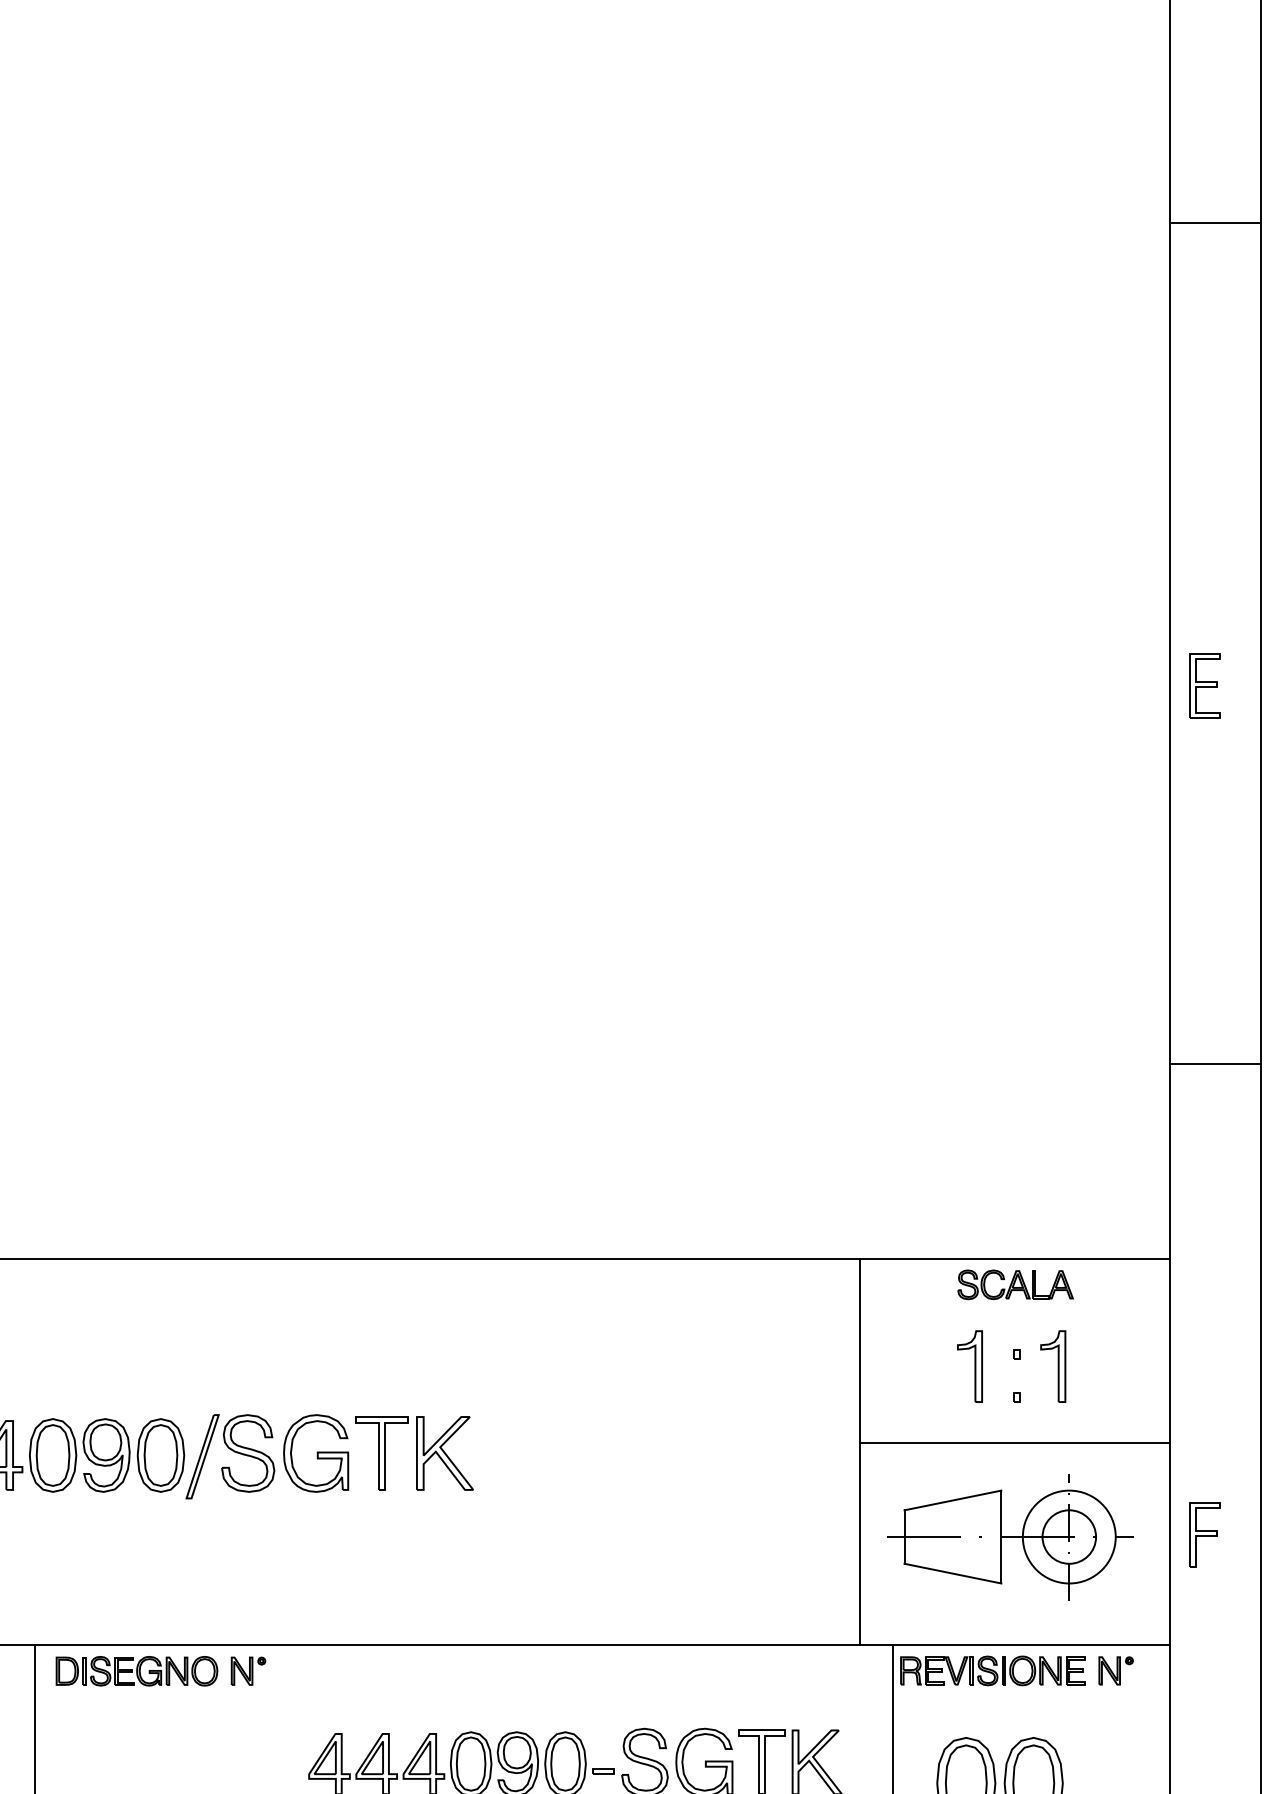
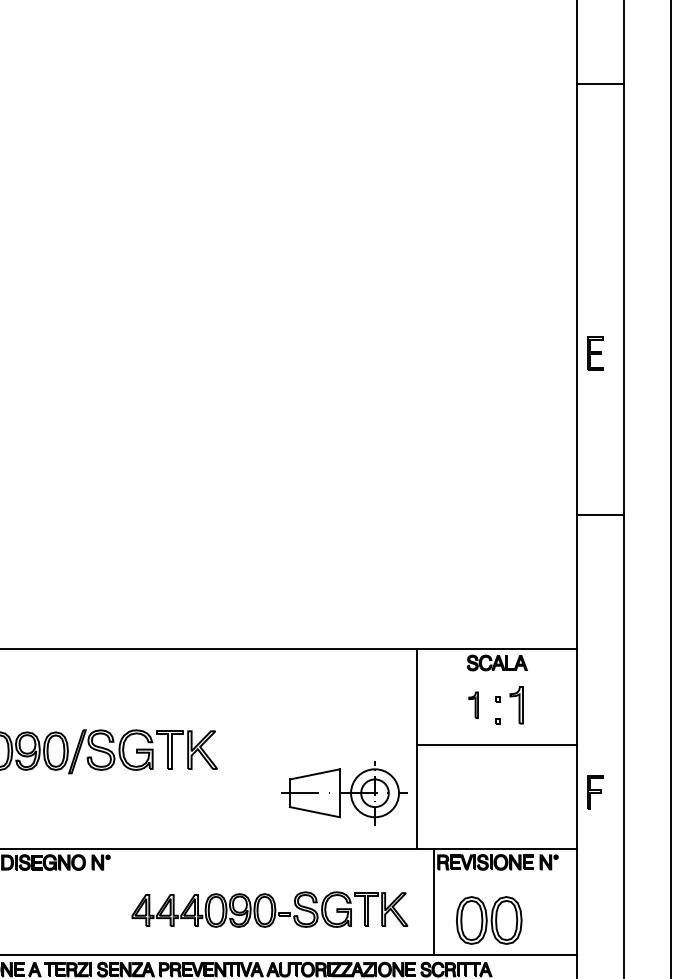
line: (1213, 222) -> (599, 83), moved
line: (1213, 1064) -> (599, 515), moved
part: (969, 1367) -> (473, 705), size x0.7
part: (1010, 1537) -> (344, 793), moved

